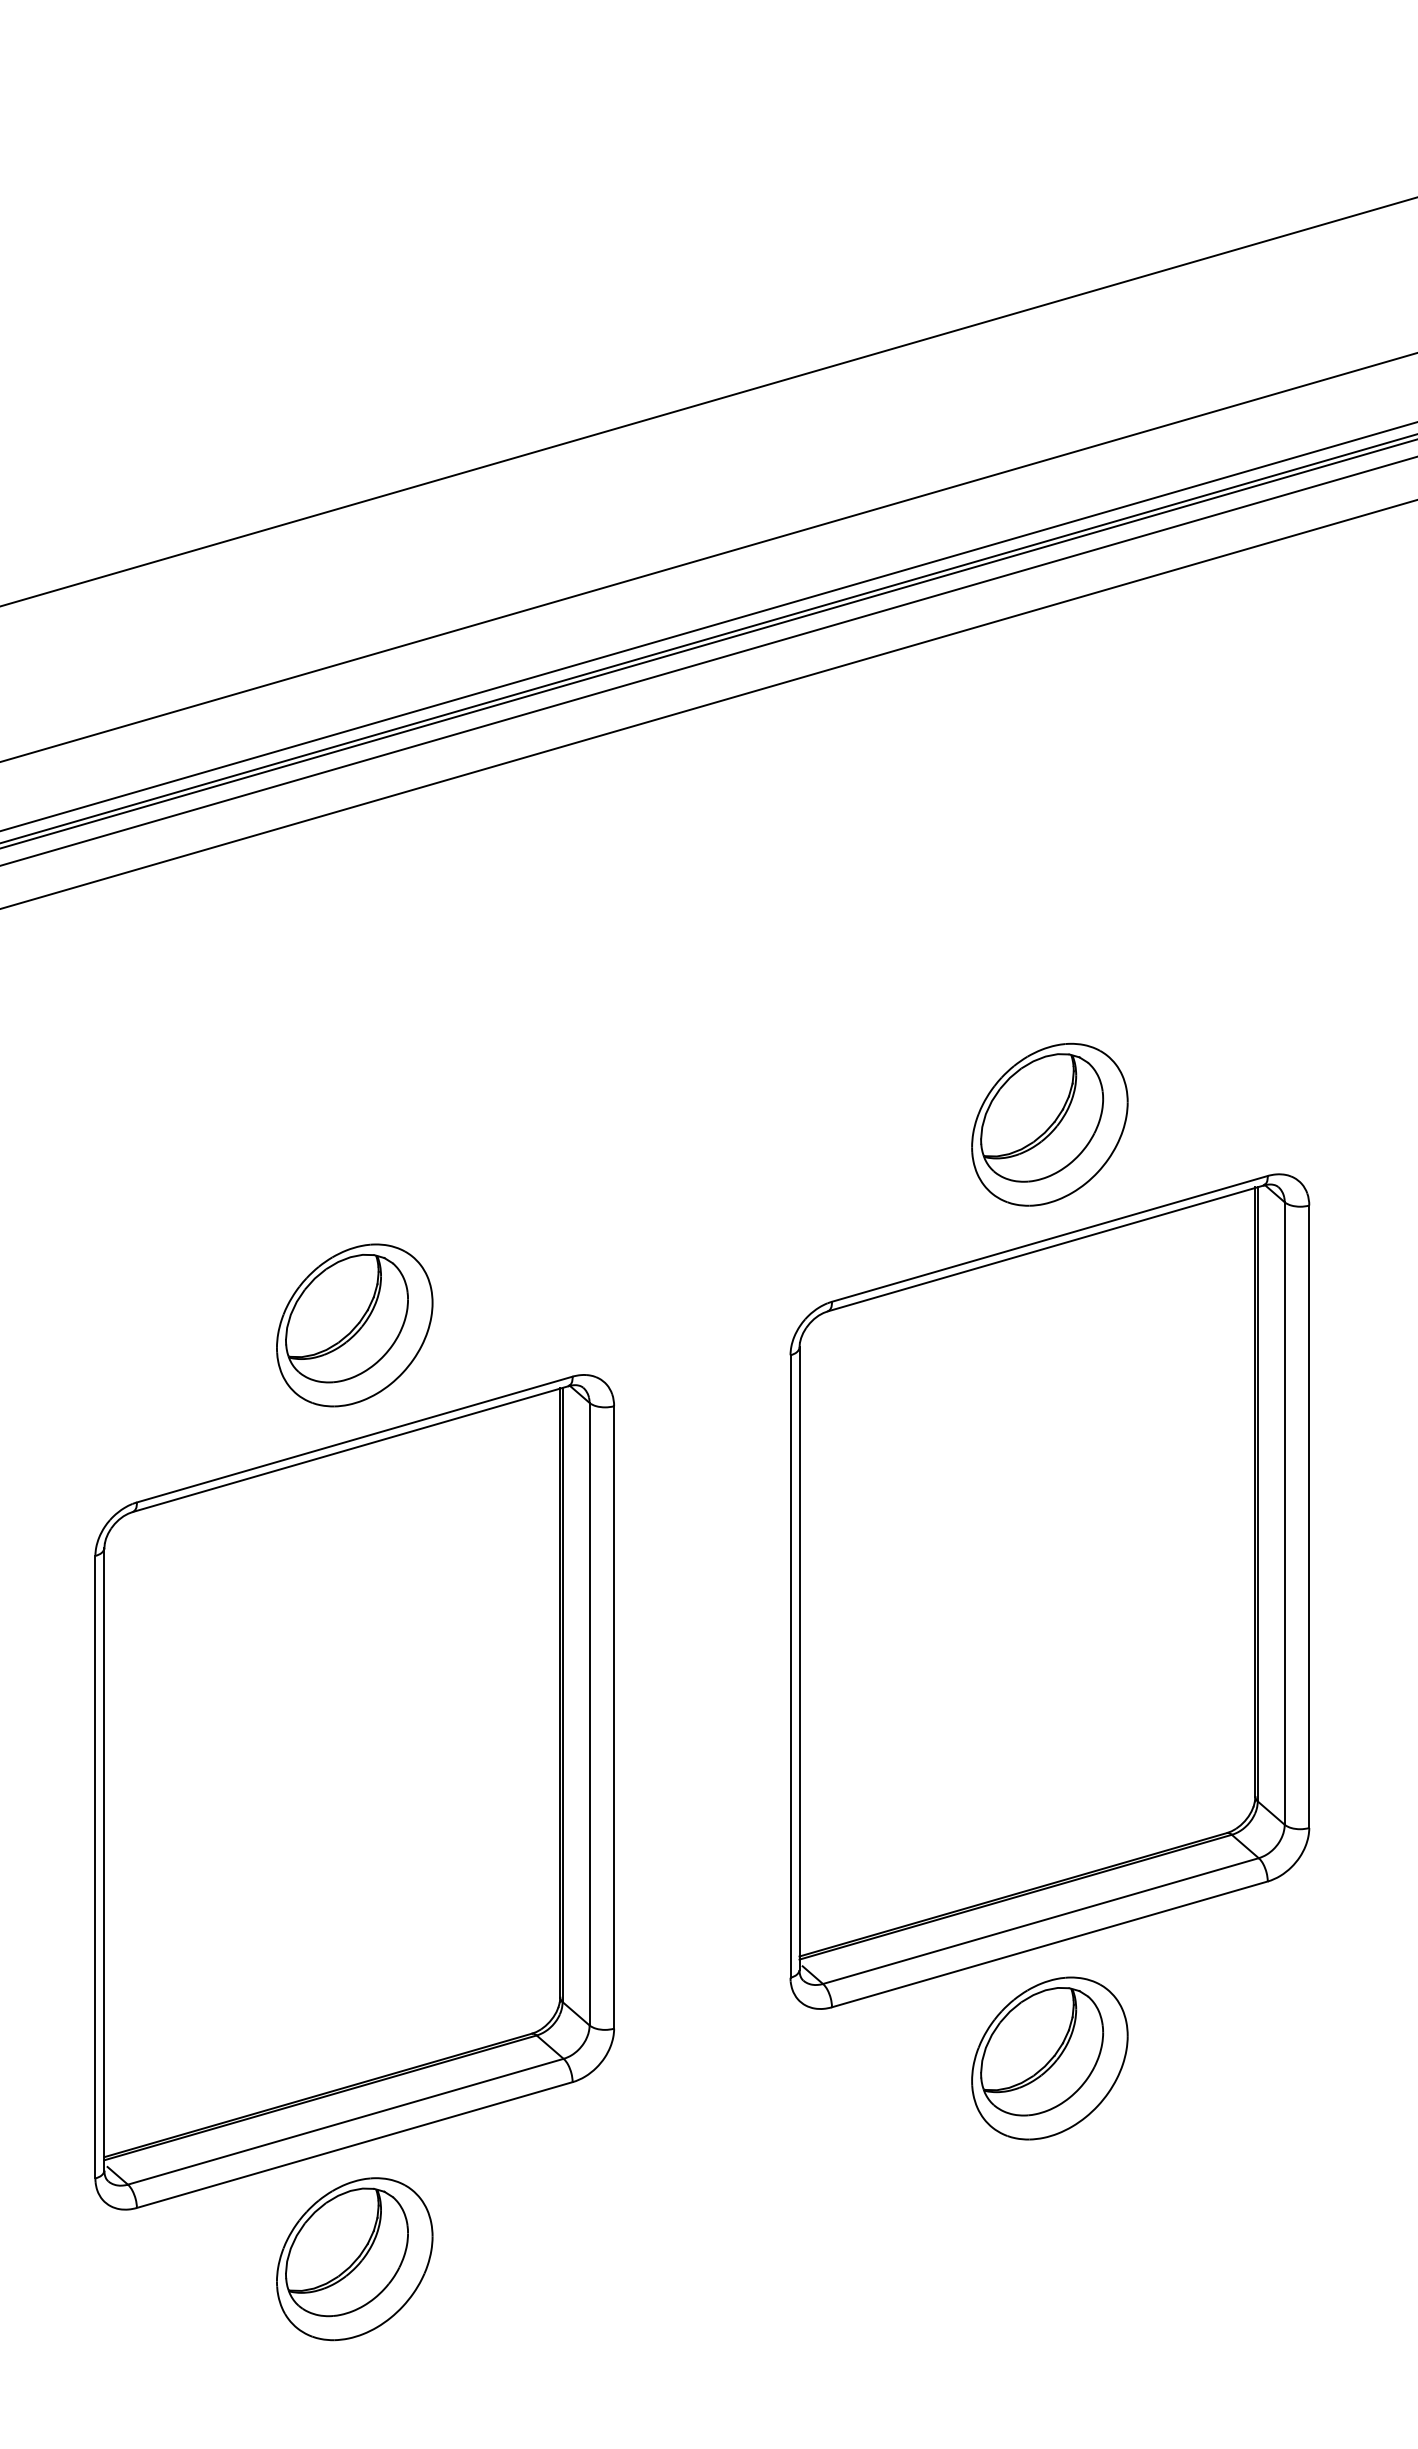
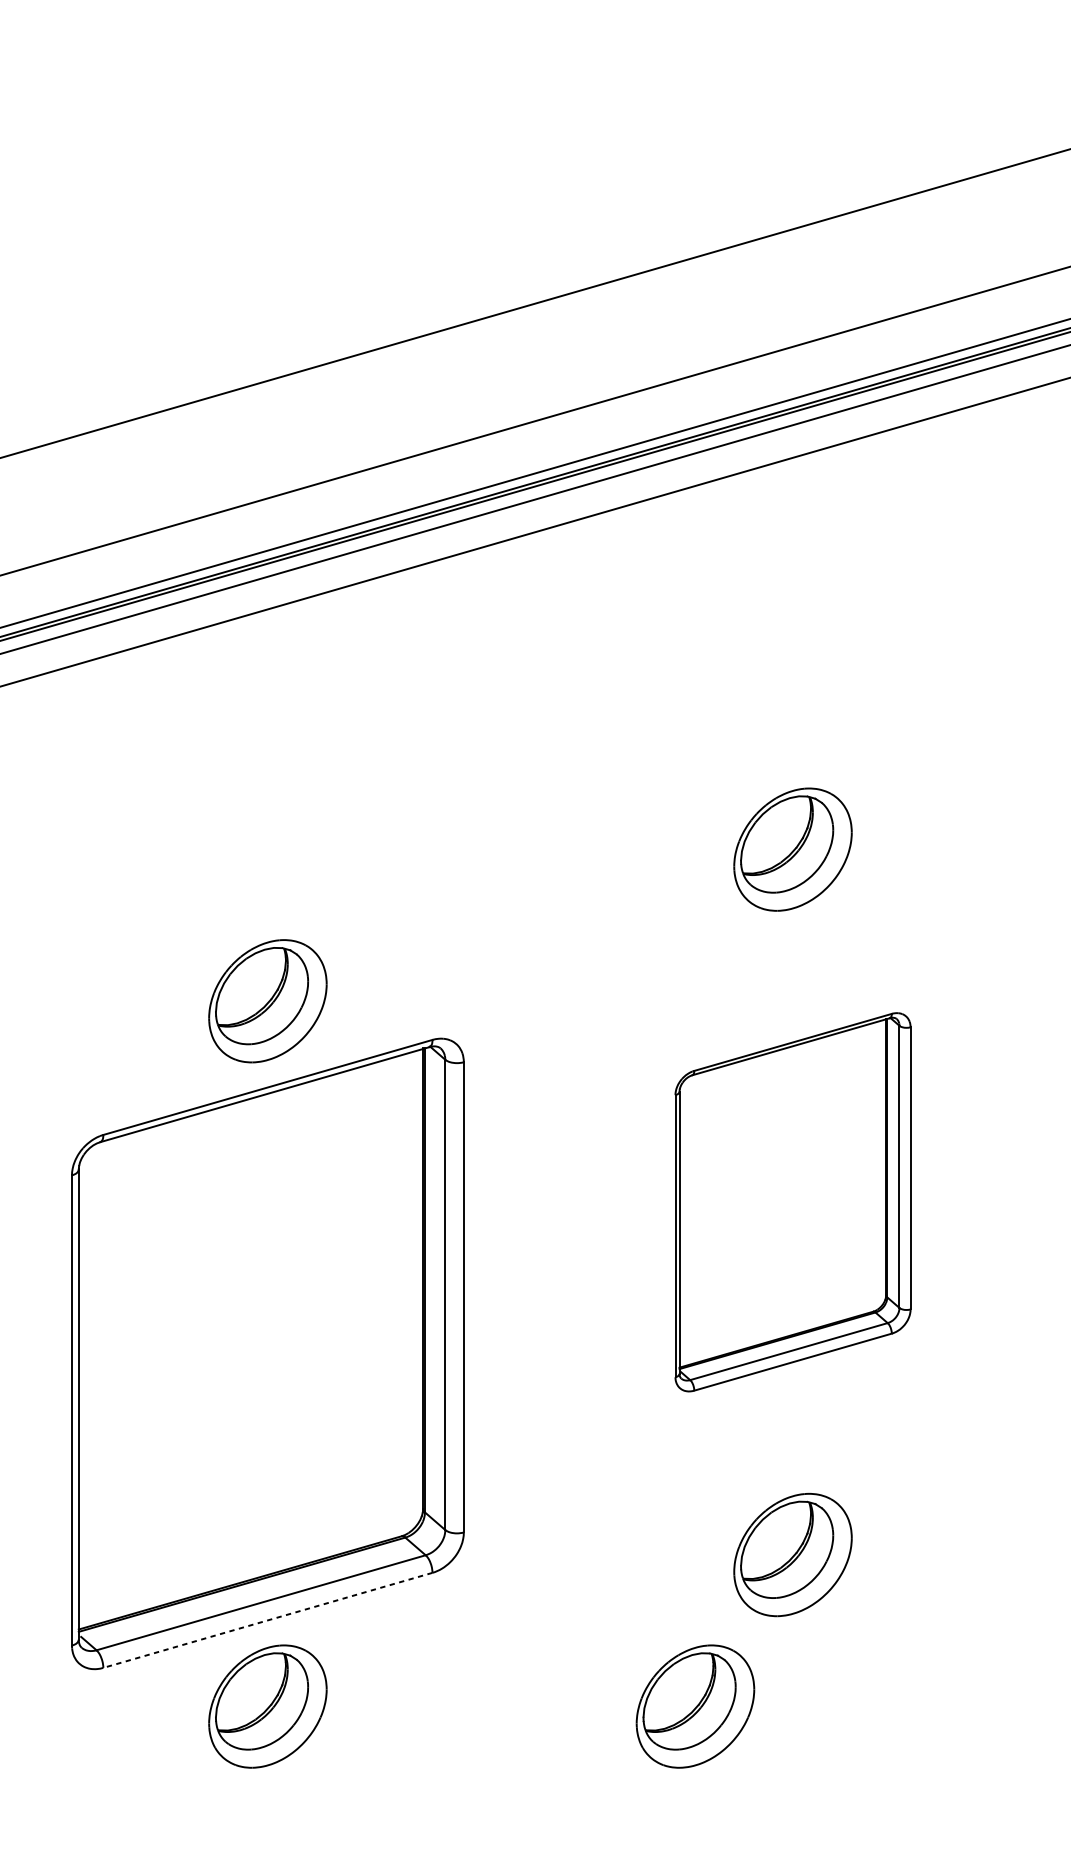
part: (1049, 1591) -> (792, 1202), size x0.6
line: (354, 2145) -> (267, 1620), solid -> dashed
part: (920, 2259) -> (695, 1706), added

